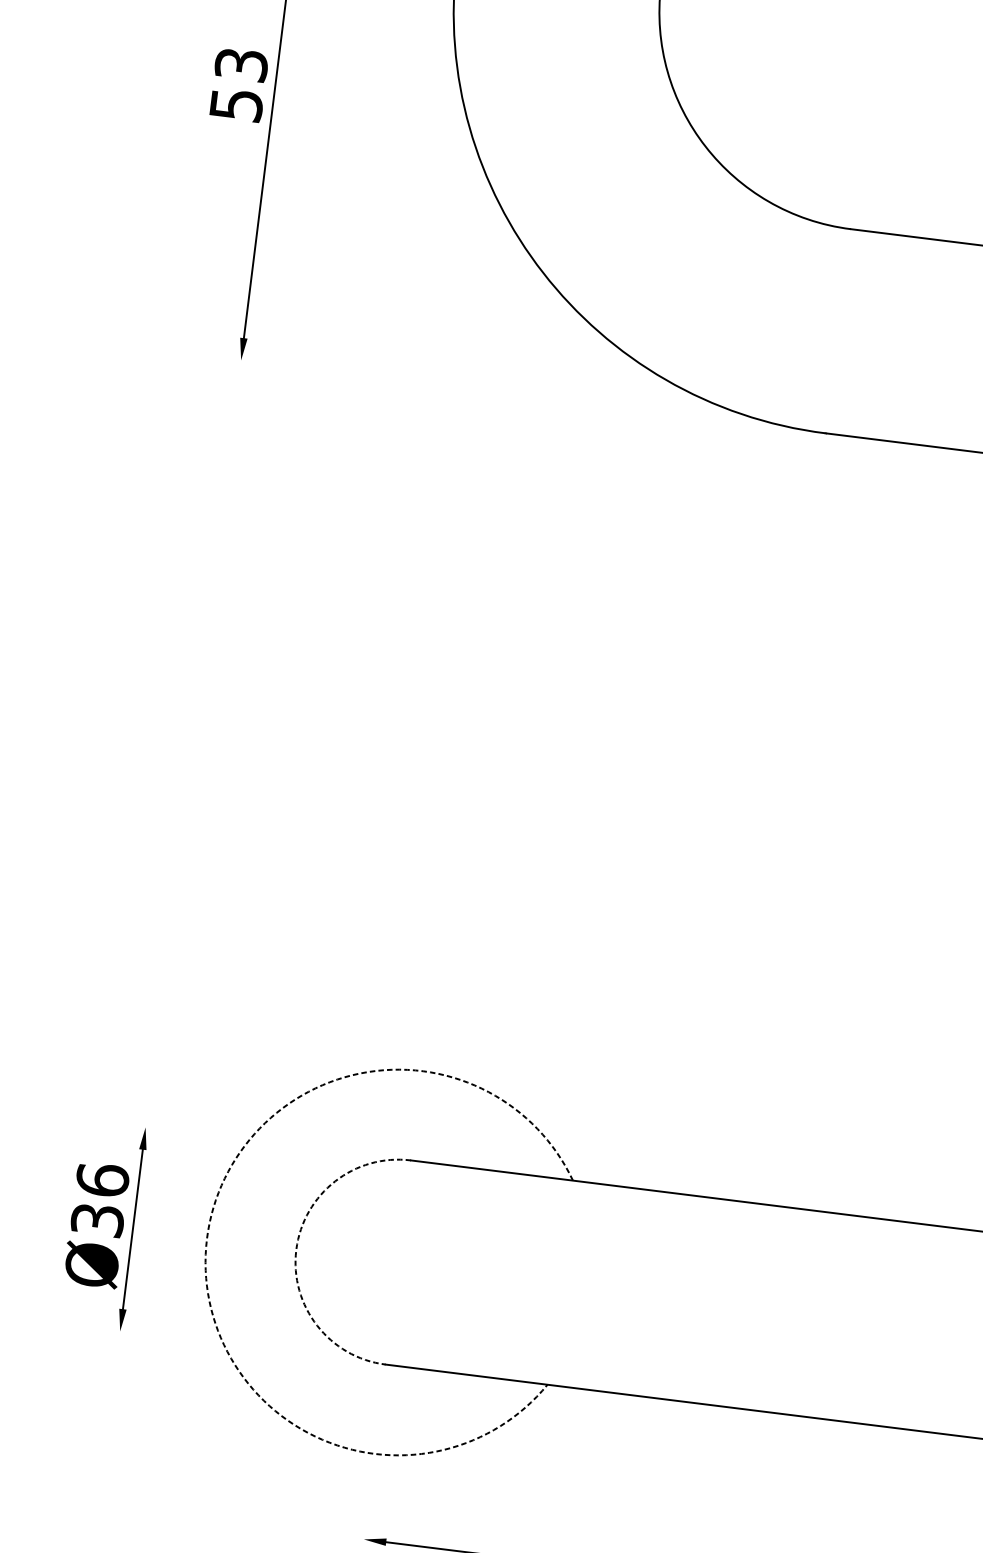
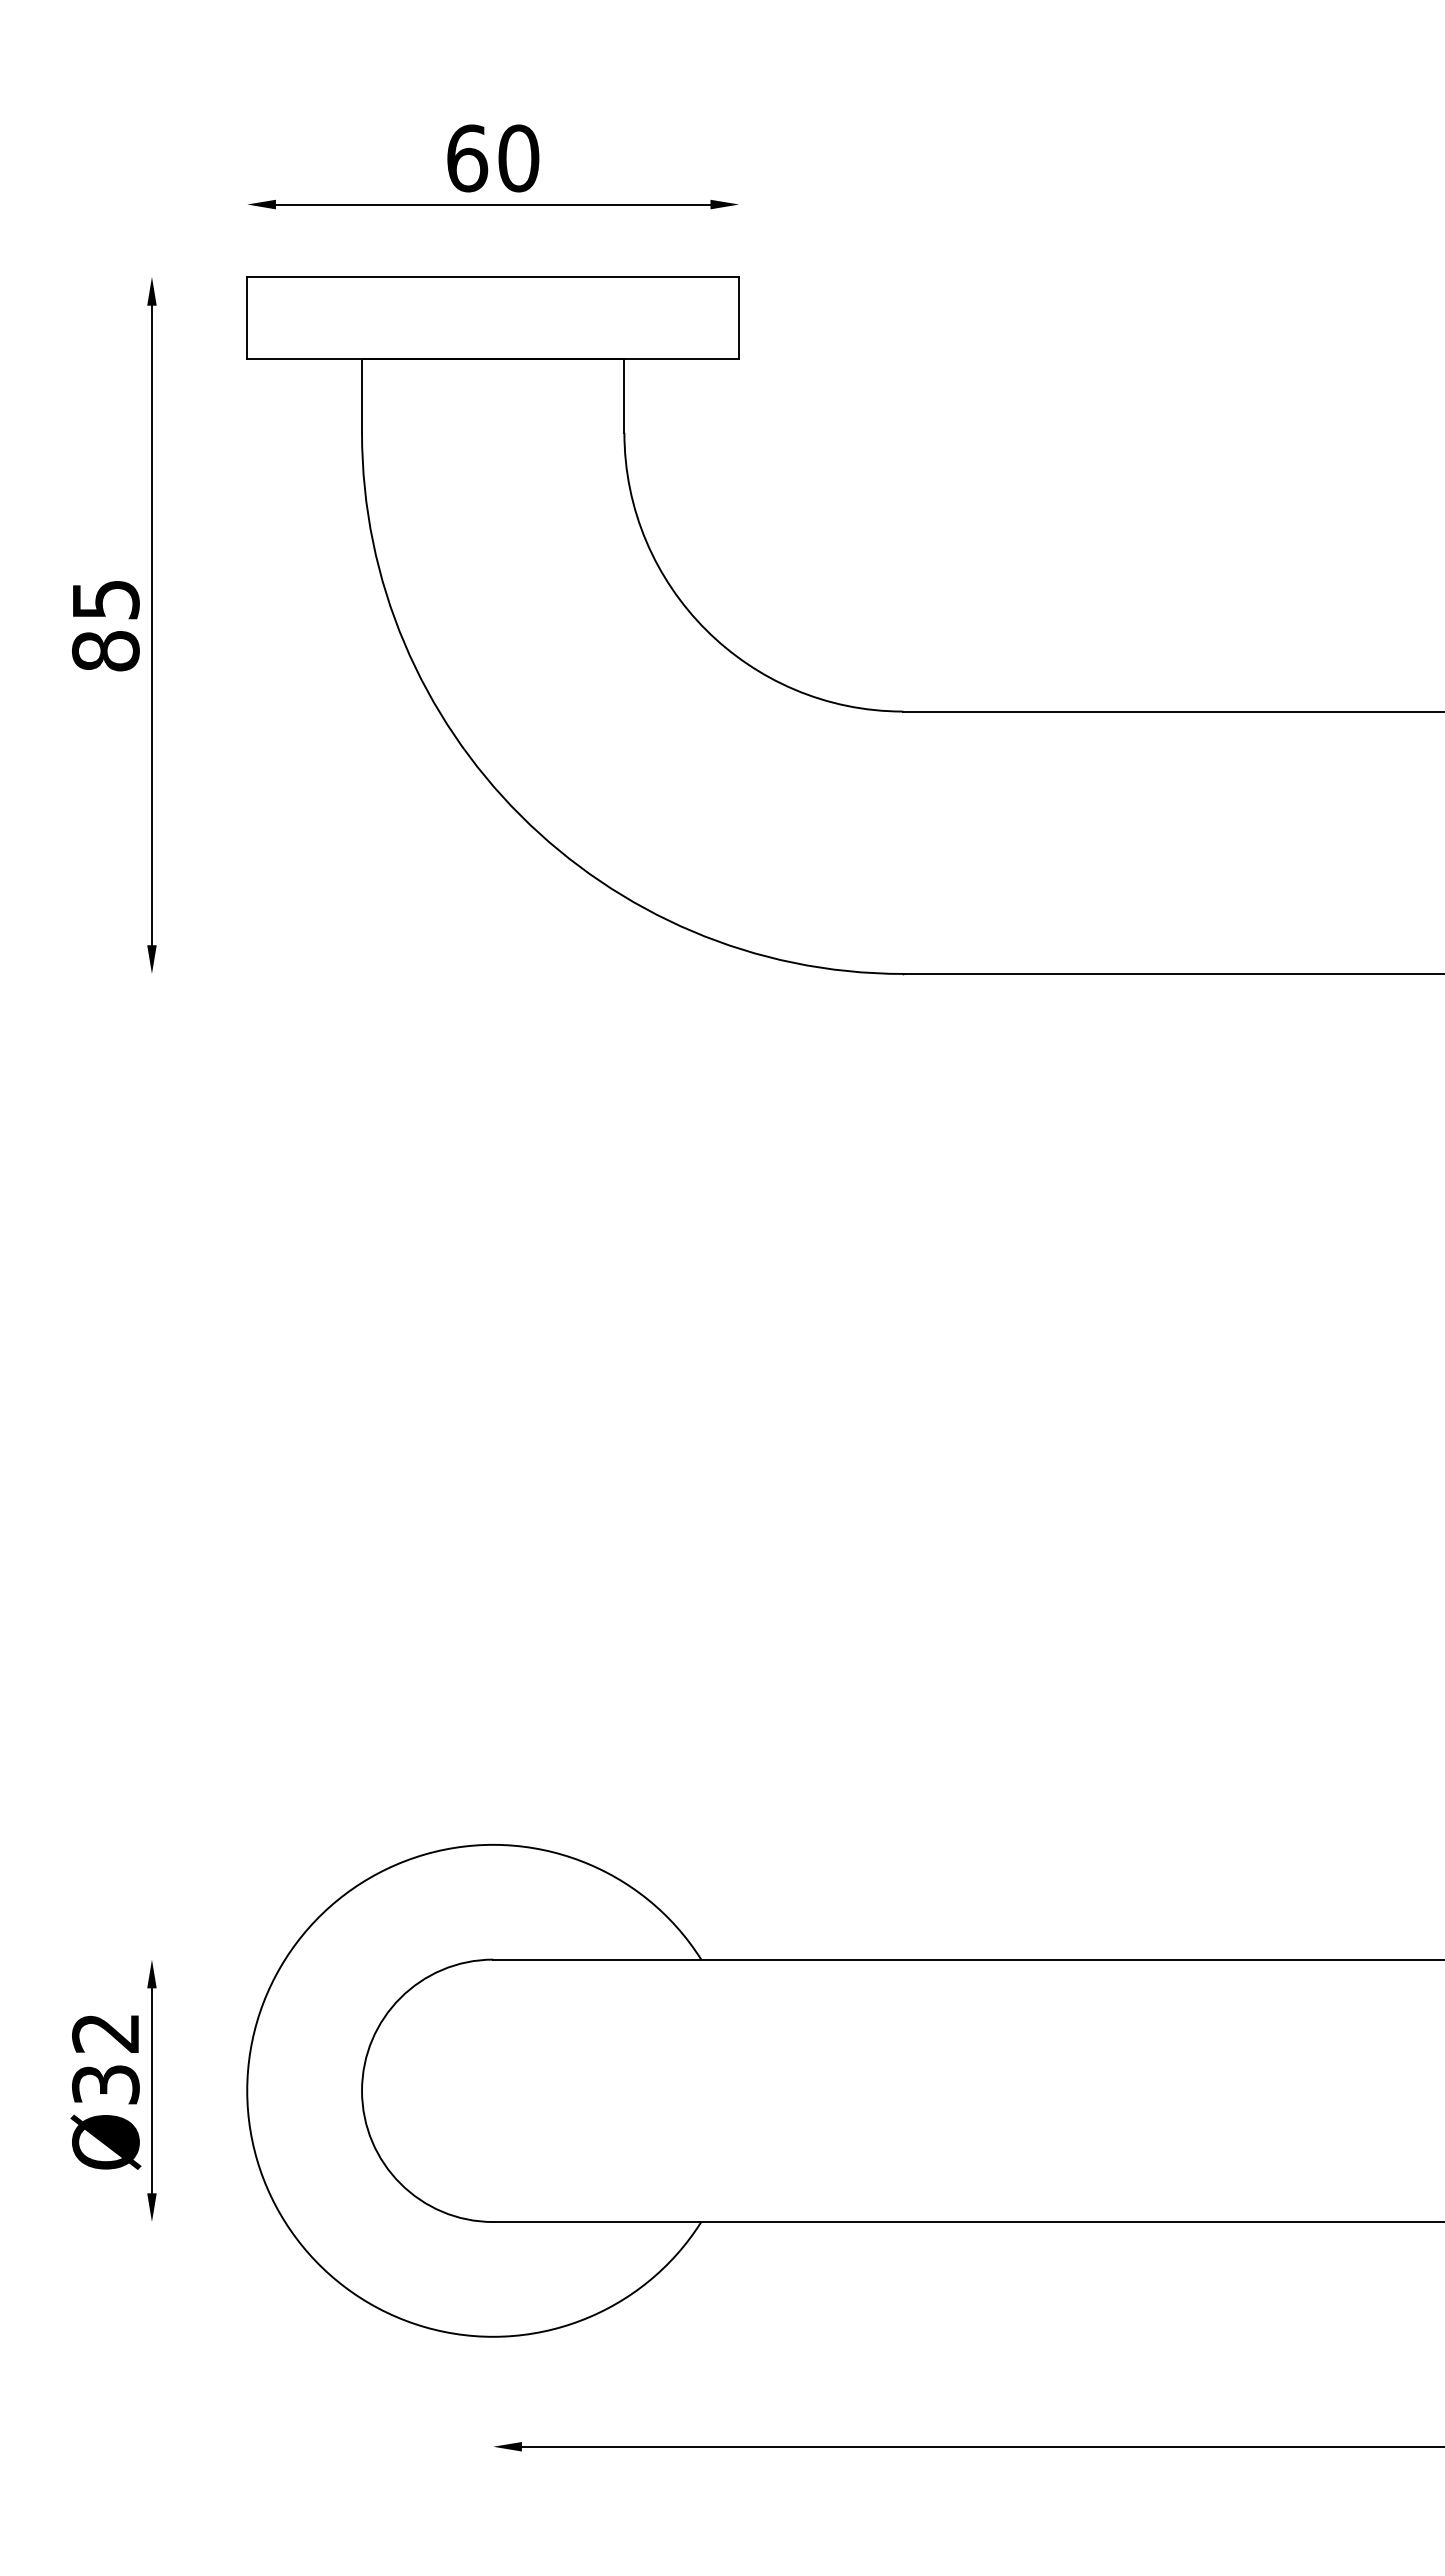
text: (238, 84) -> (105, 625), 53 -> 85
text: (102, 1179) -> (105, 2032), Ø36 -> Ø32
arc: (207, 1238) -> (247, 2090), dashed -> solid
arc: (296, 1249) -> (362, 2090), dashed -> solid

